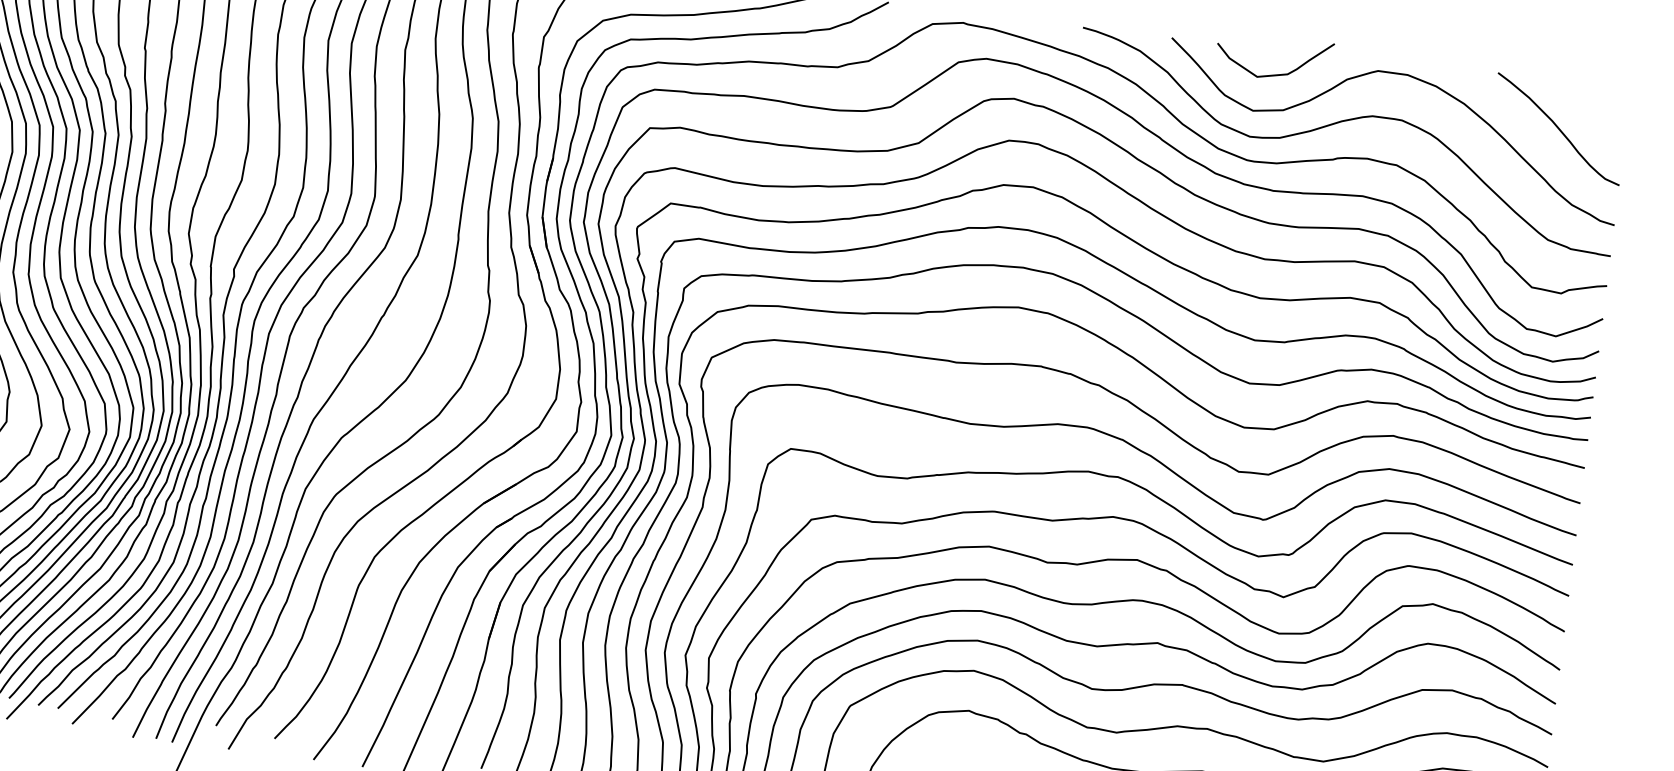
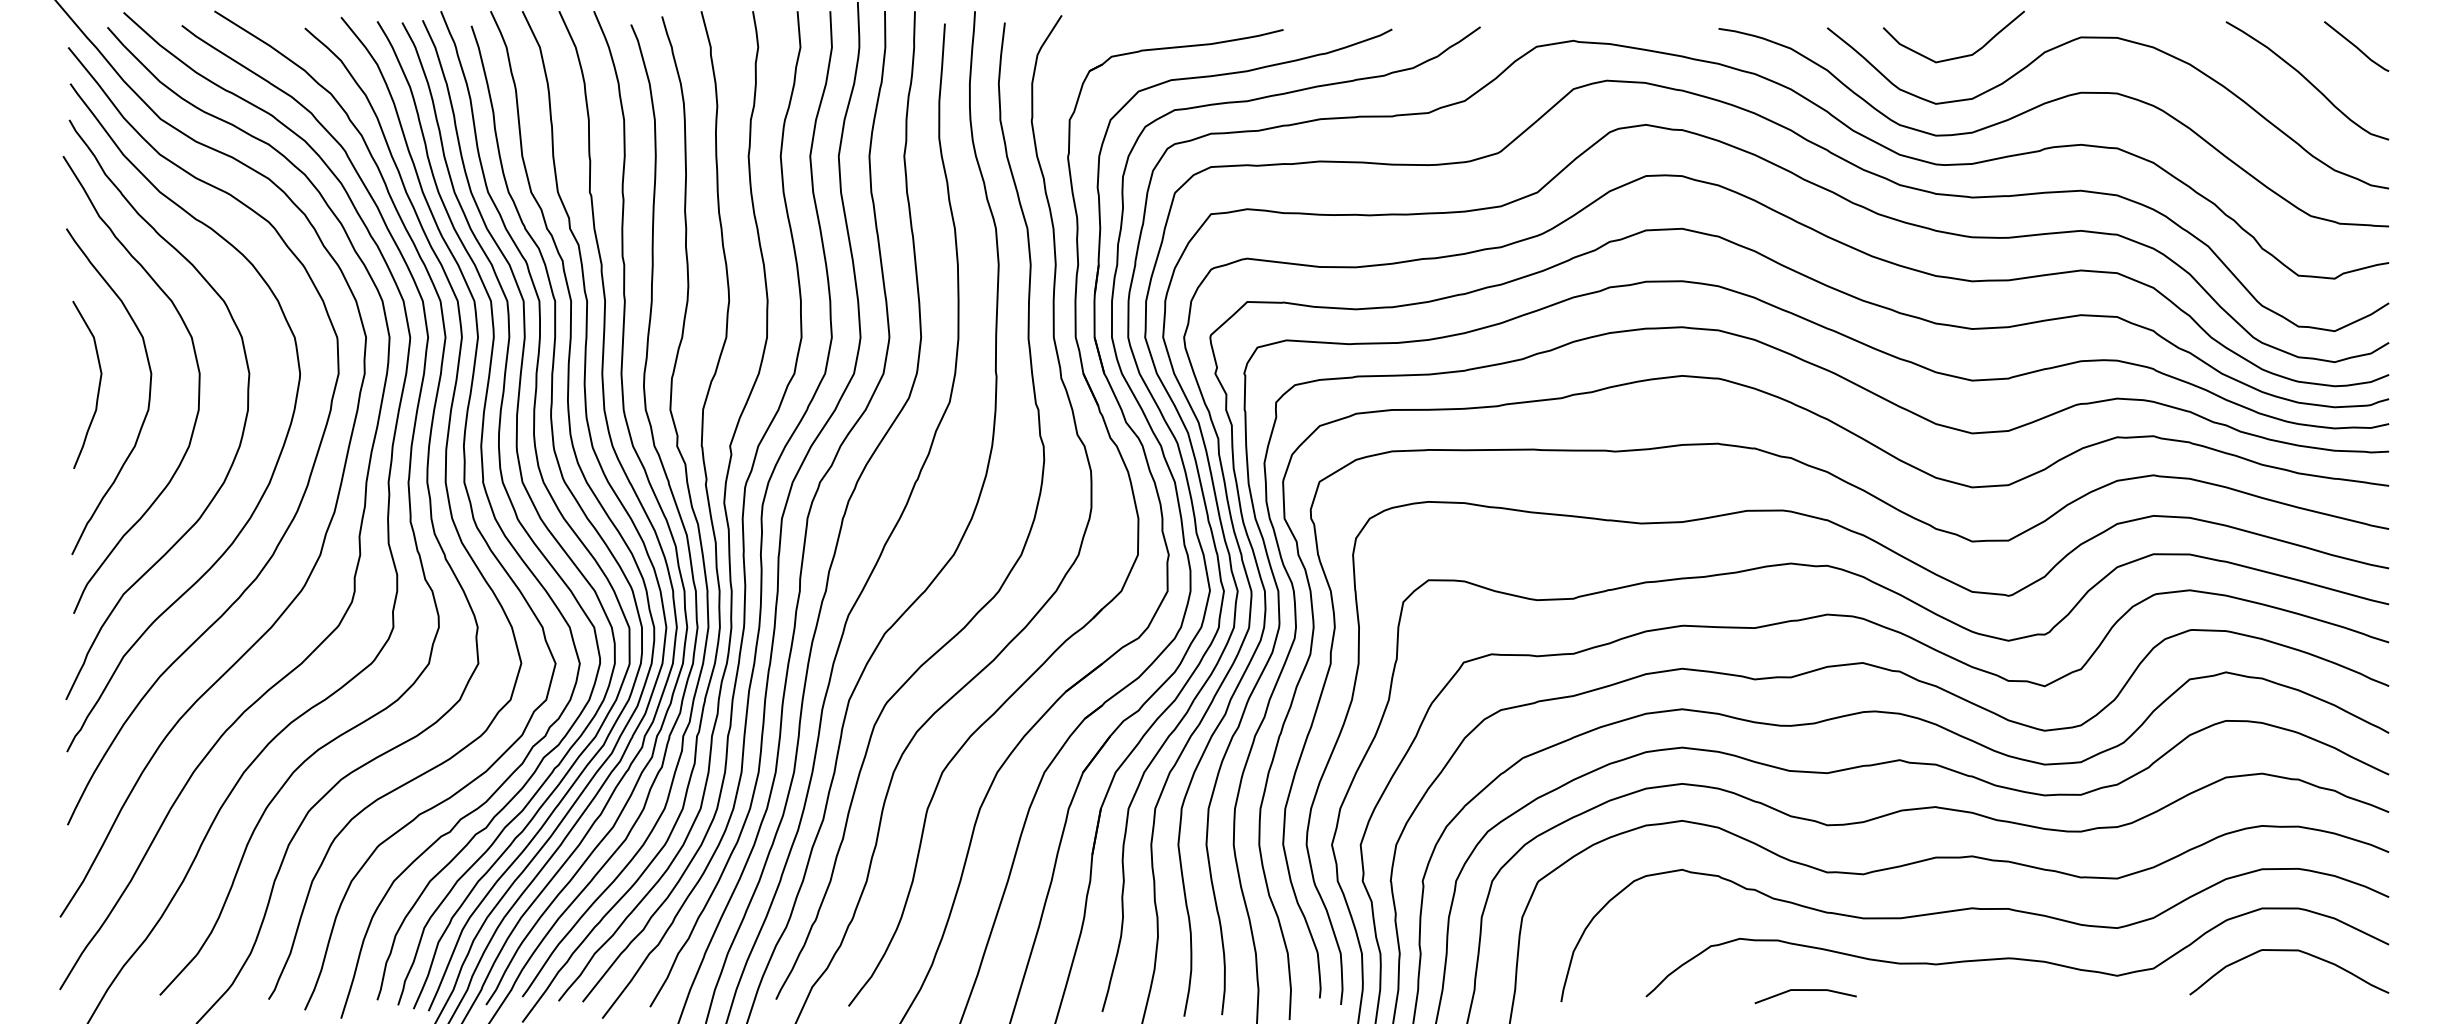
line: (1602, 106) -> (2356, 46), added

